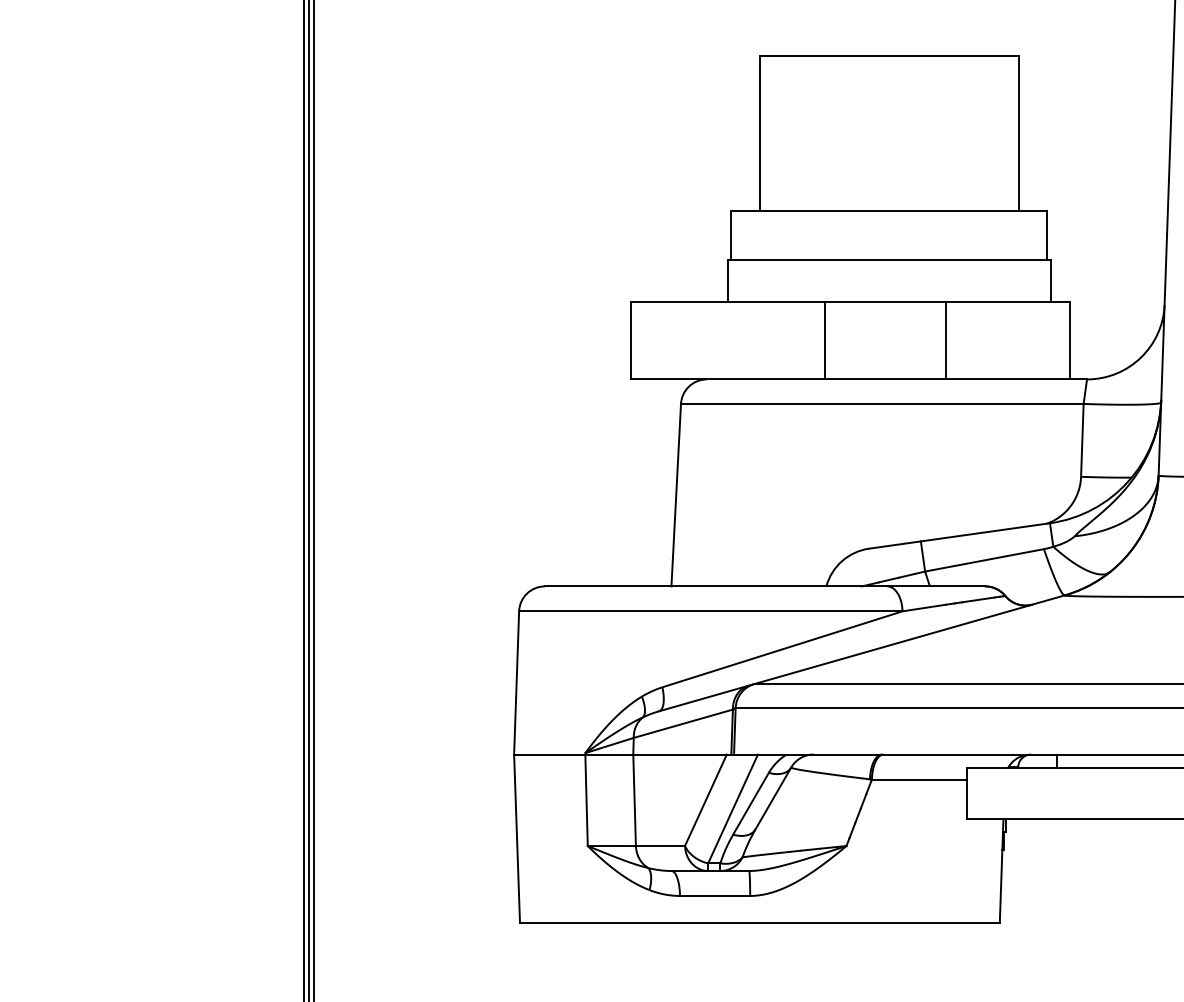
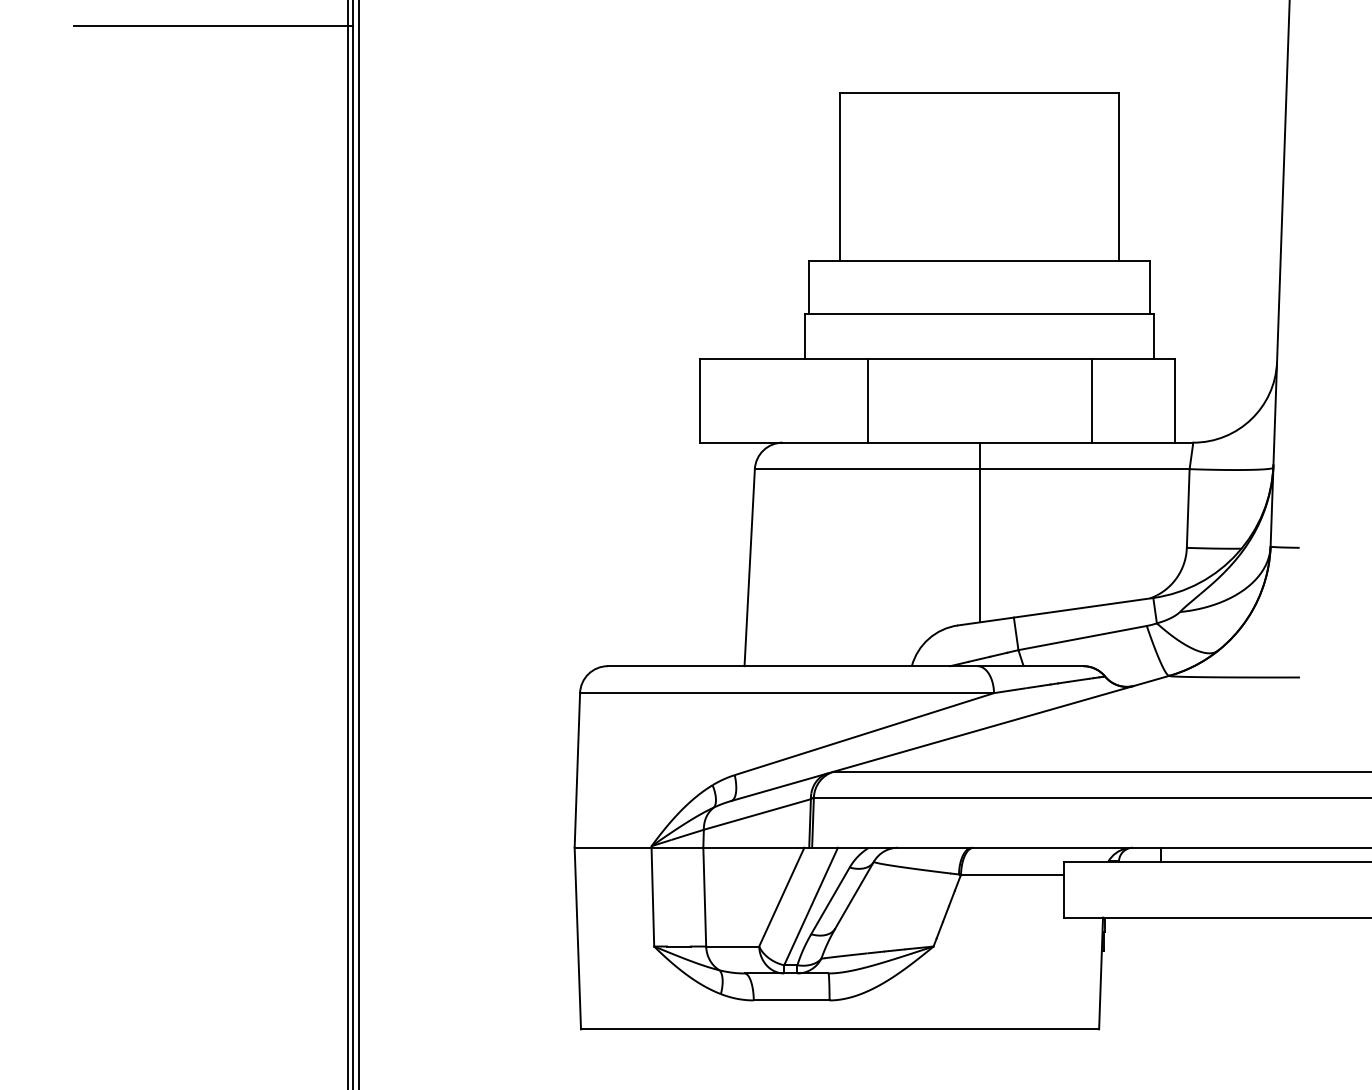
line: (825, 340) -> (868, 400), moved
line: (946, 340) -> (1091, 400), moved
line: (889, 462) -> (979, 532), added

